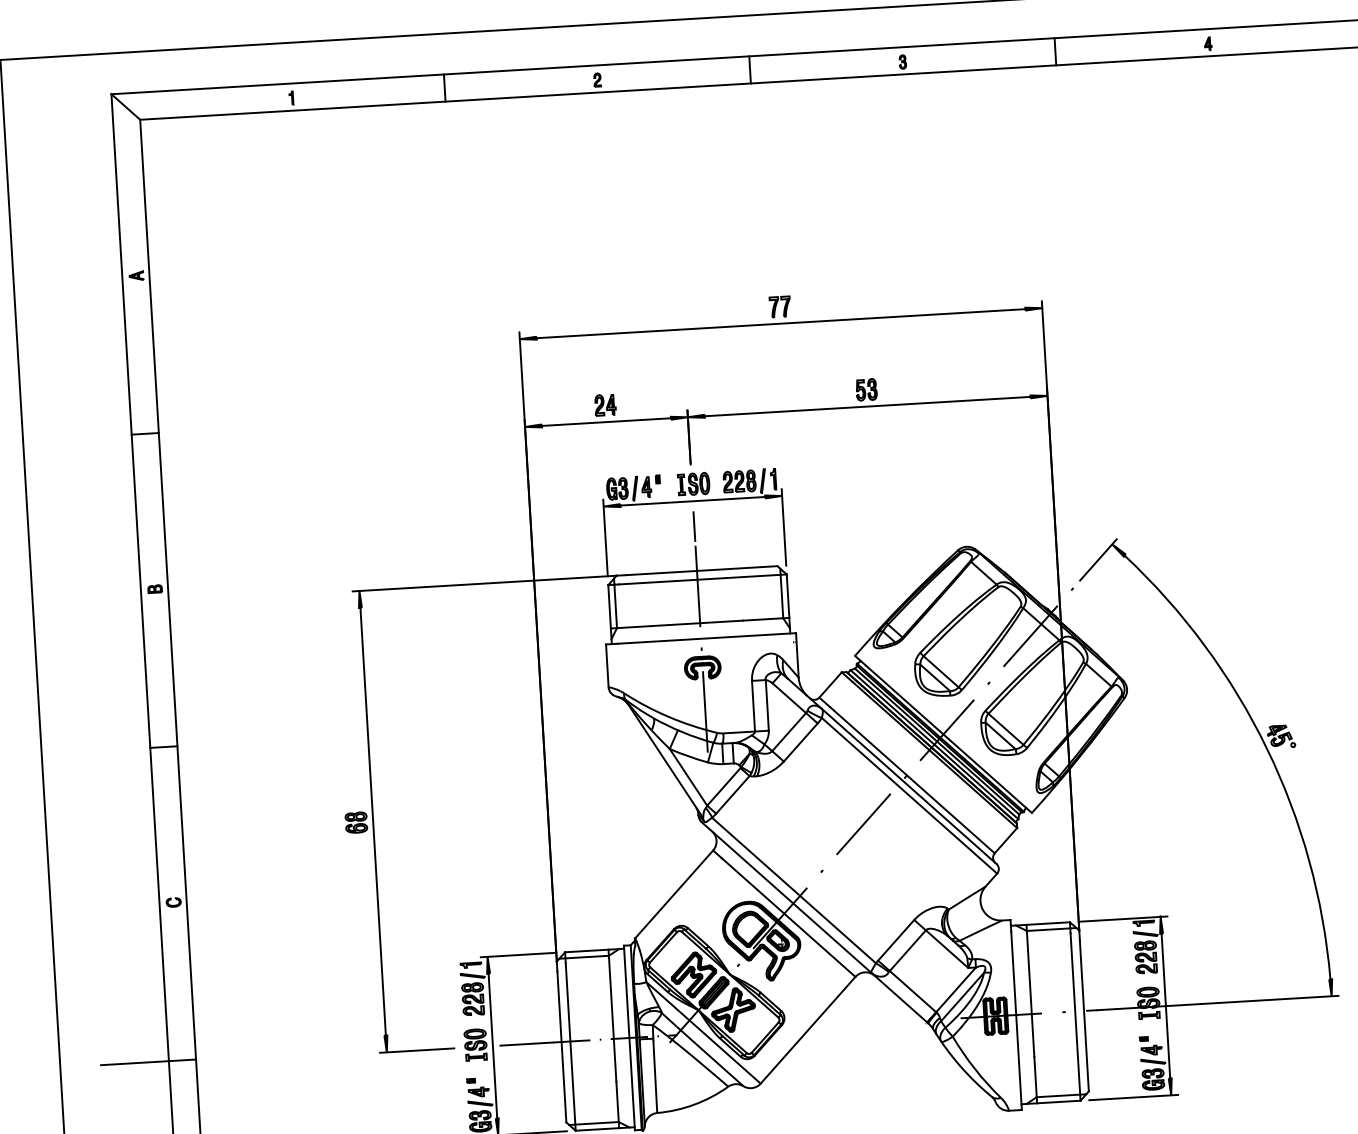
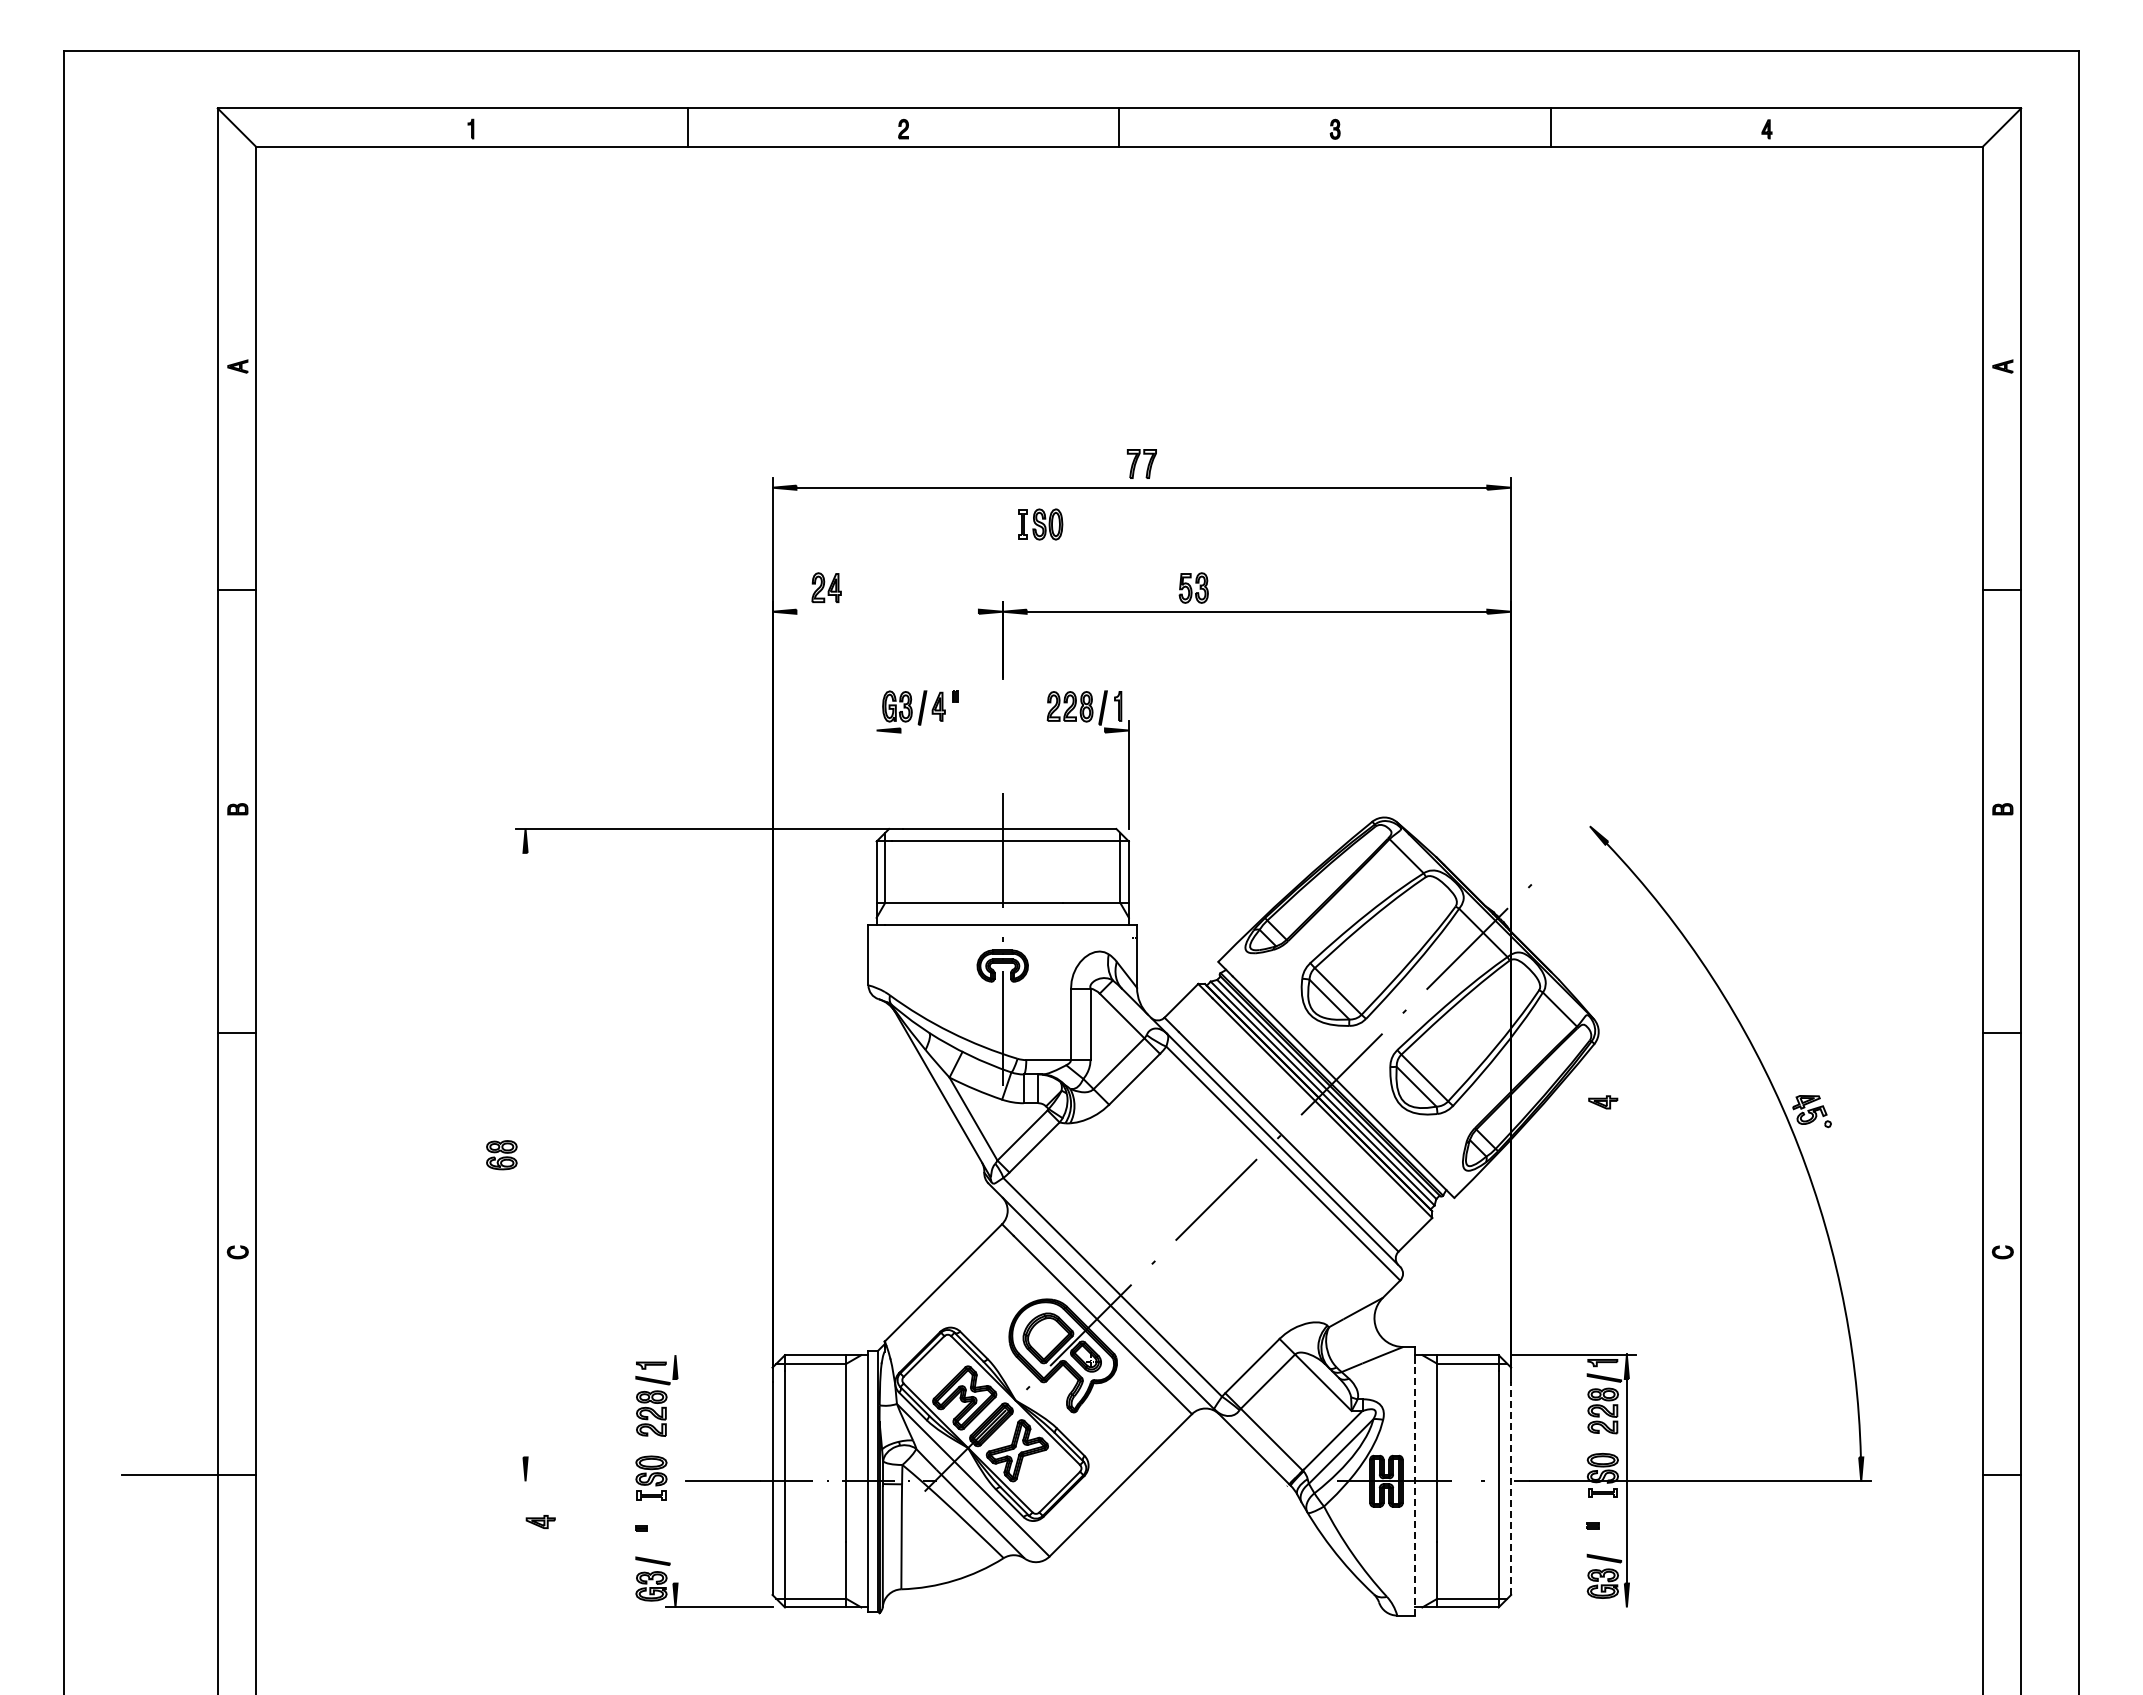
part: (866, 389) -> (1193, 587), moved
part: (605, 404) -> (826, 587), moved
line: (606, 421) -> (887, 611), removed
part: (693, 484) -> (1040, 524), moved
line: (692, 501) -> (1002, 730), removed
line: (694, 526) -> (1002, 766), removed
line: (605, 537) -> (876, 774), removed
line: (1097, 559) -> (1568, 846), removed
line: (373, 821) -> (525, 1154), removed
line: (518, 955) -> (718, 1355), removed
line: (1084, 1016) -> (1511, 1488), solid -> dashed
line: (1016, 1020) -> (1415, 1489), solid -> dashed
line: (492, 1046) -> (675, 1481), removed
line: (416, 1050) -> (567, 1481), removed
part: (1151, 1050) -> (1603, 1102), moved
part: (478, 1091) -> (540, 1521), moved
line: (1133, 1097) -> (1573, 1607), removed

